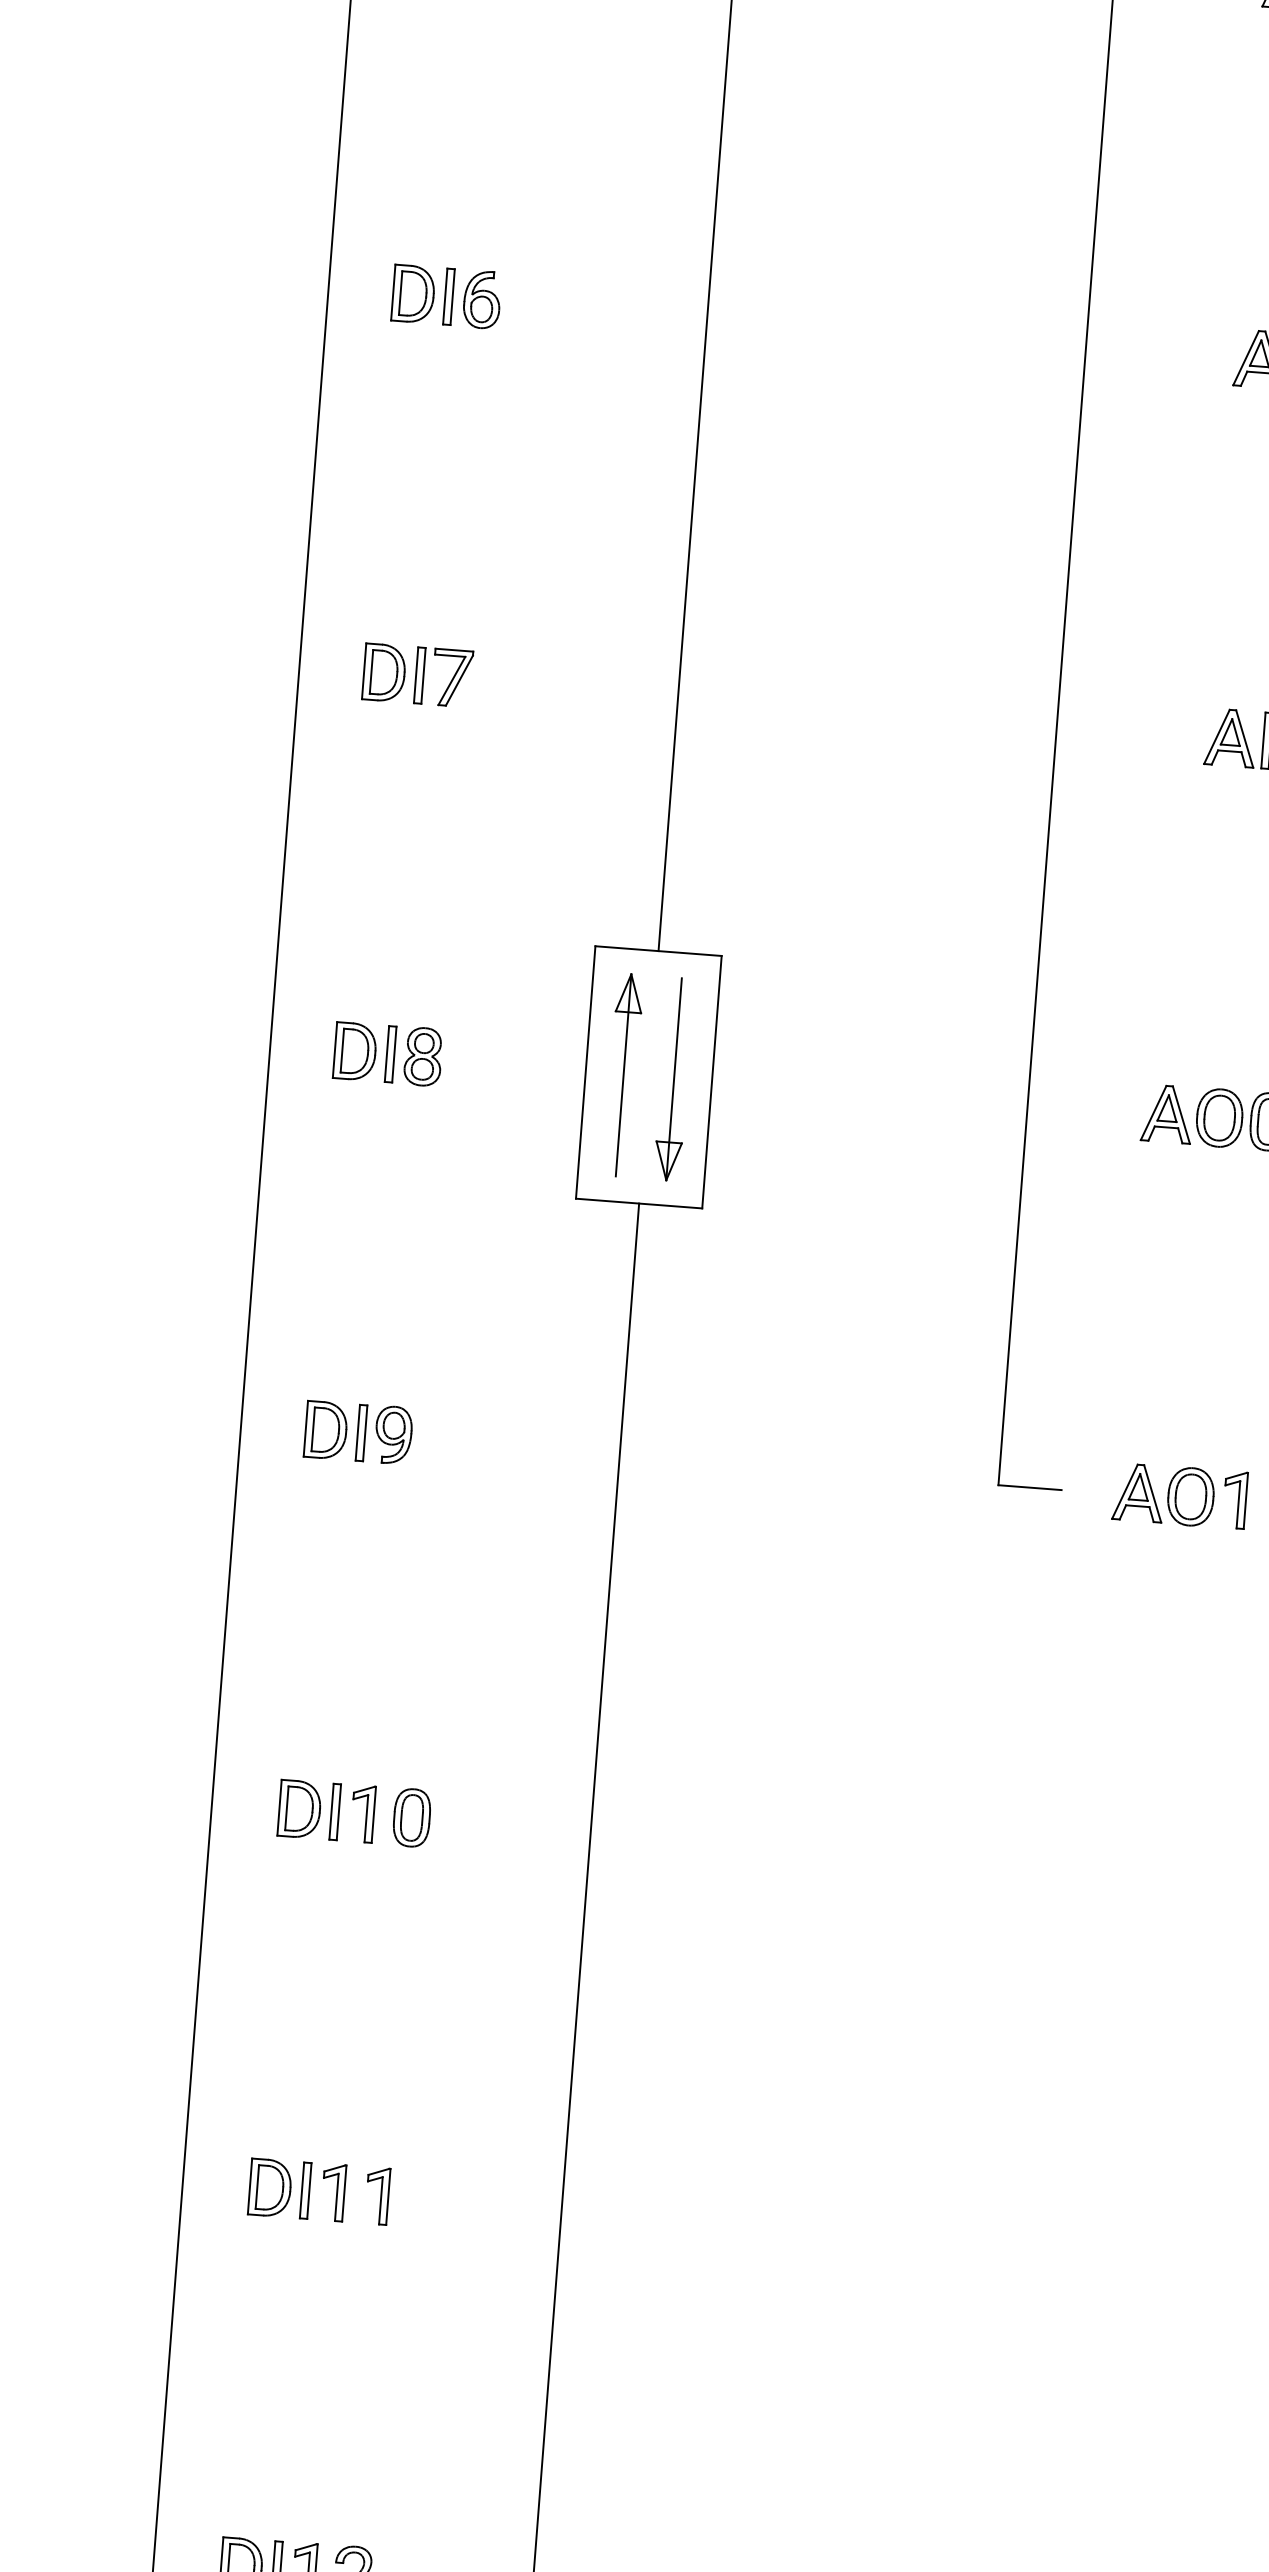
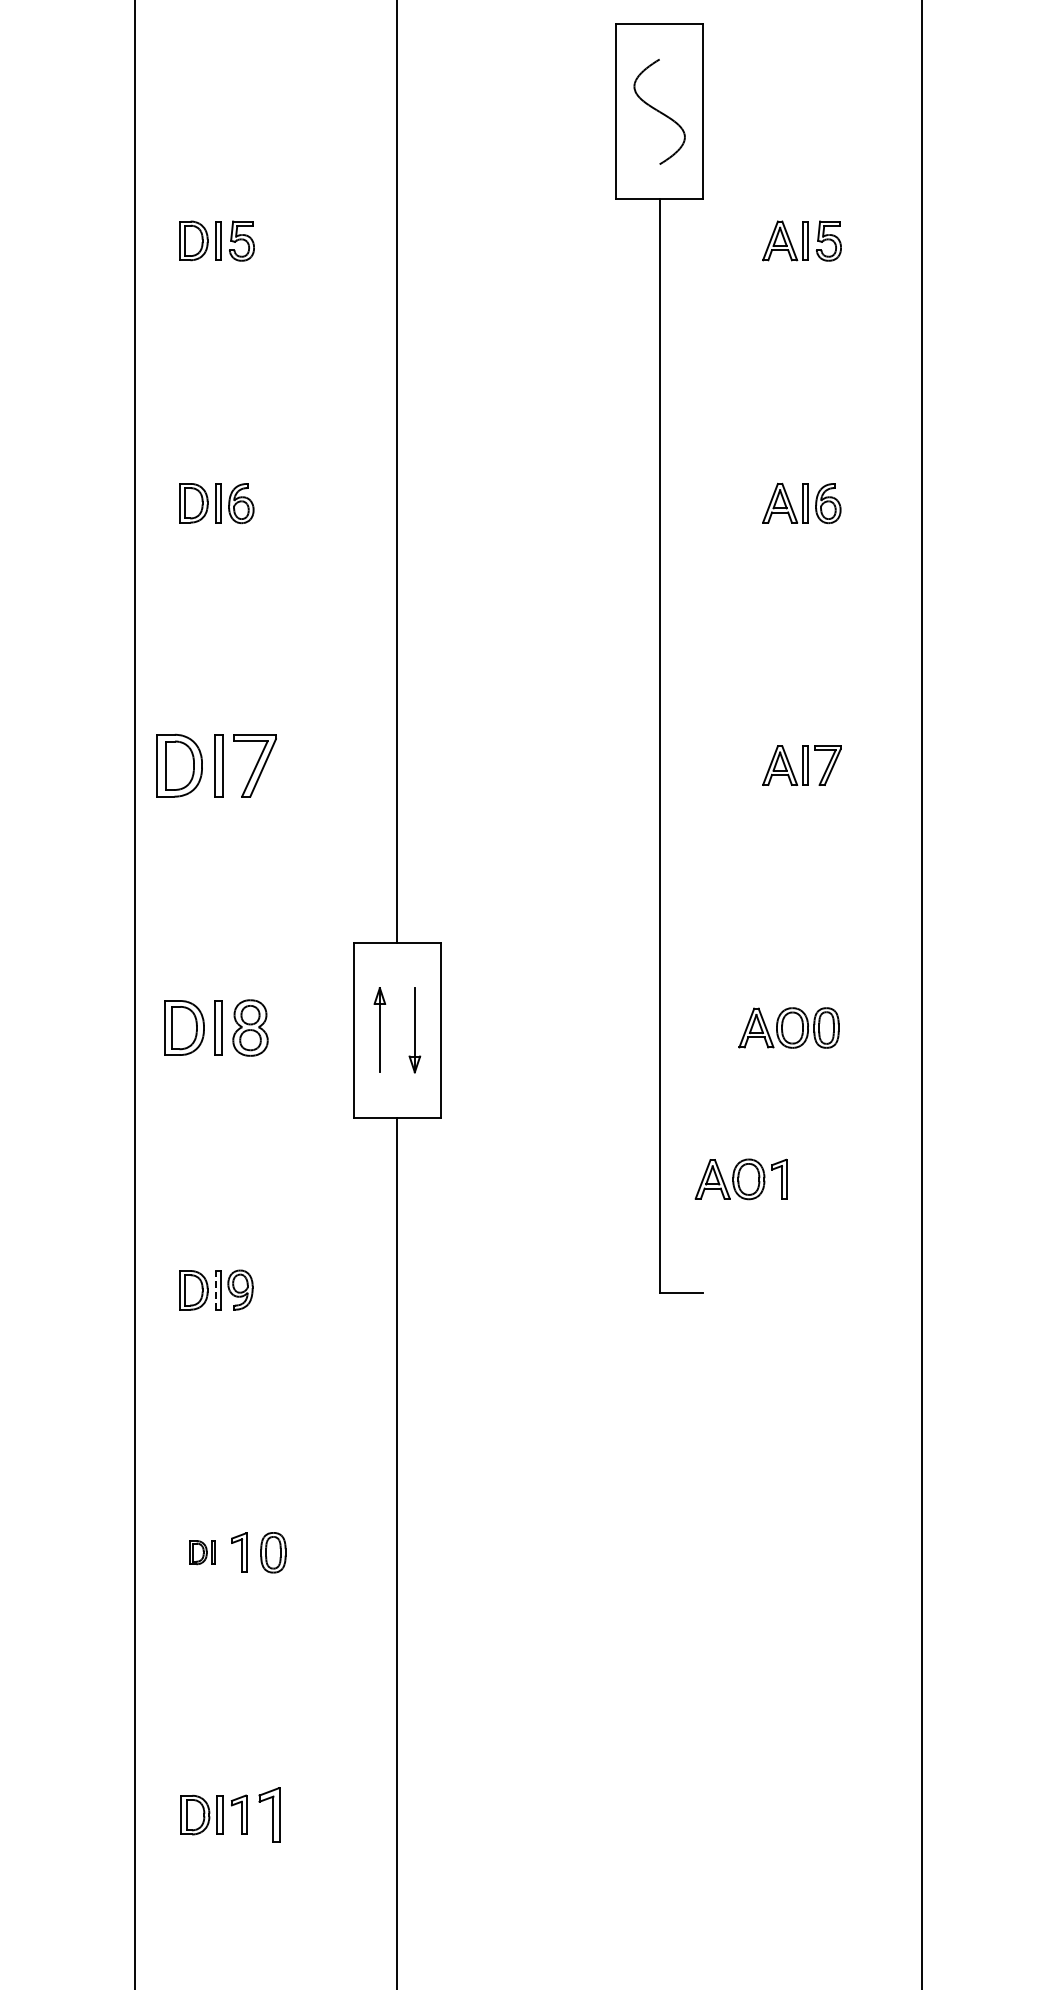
part: (417, 675) -> (216, 765), size x1.6
part: (388, 1053) -> (216, 1027), size x1.4
part: (623, 1074) -> (379, 1029), size x0.6
part: (673, 1079) -> (414, 1030), size x0.6
line: (357, 1431) -> (215, 1289), solid -> dashed
part: (1178, 1496) -> (740, 1179), moved
part: (309, 1809) -> (202, 1552), size x0.6
part: (377, 2195) -> (269, 1814), size x1.4

